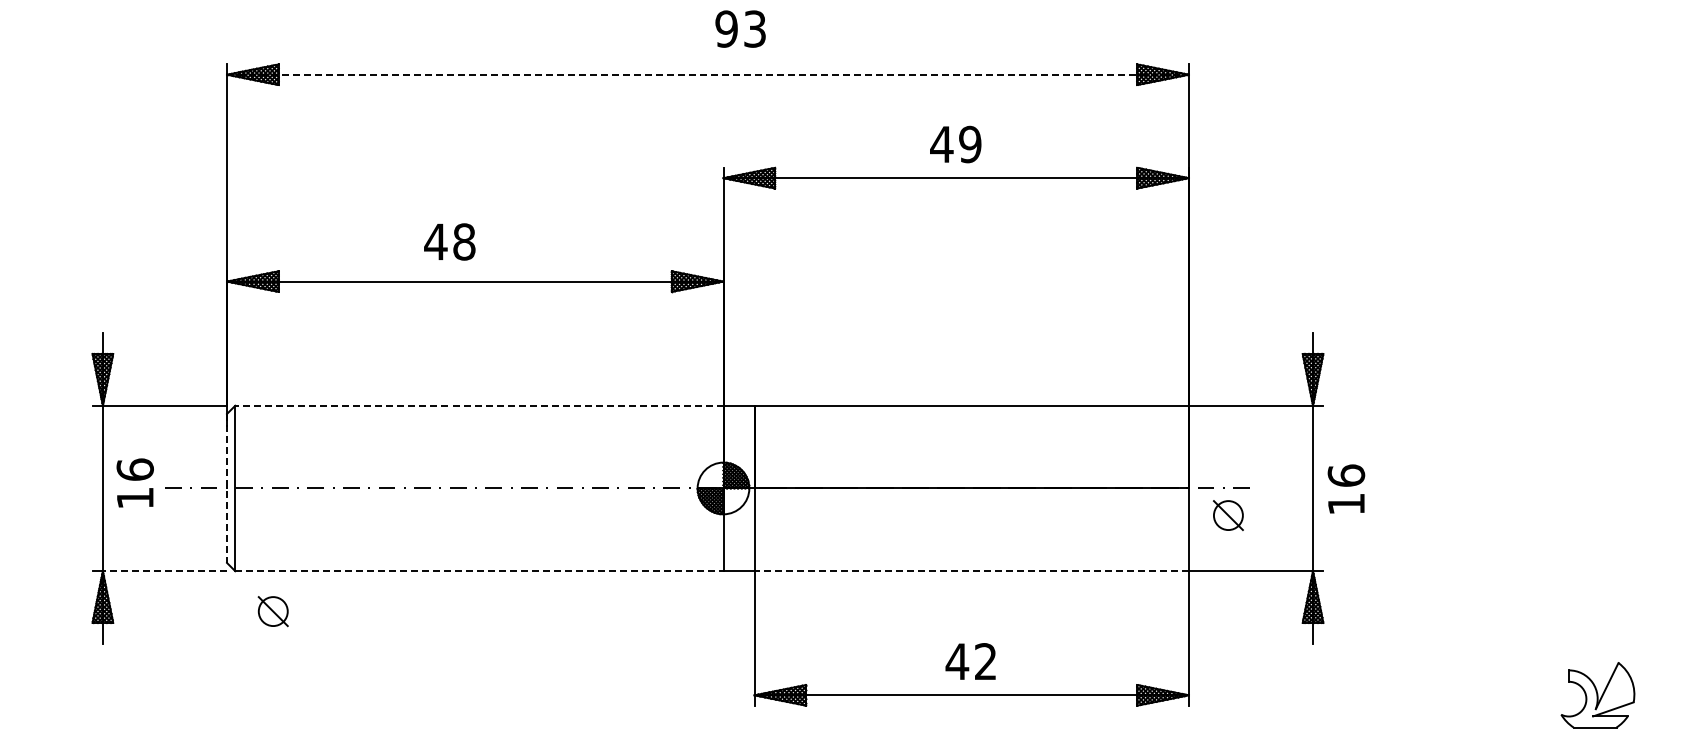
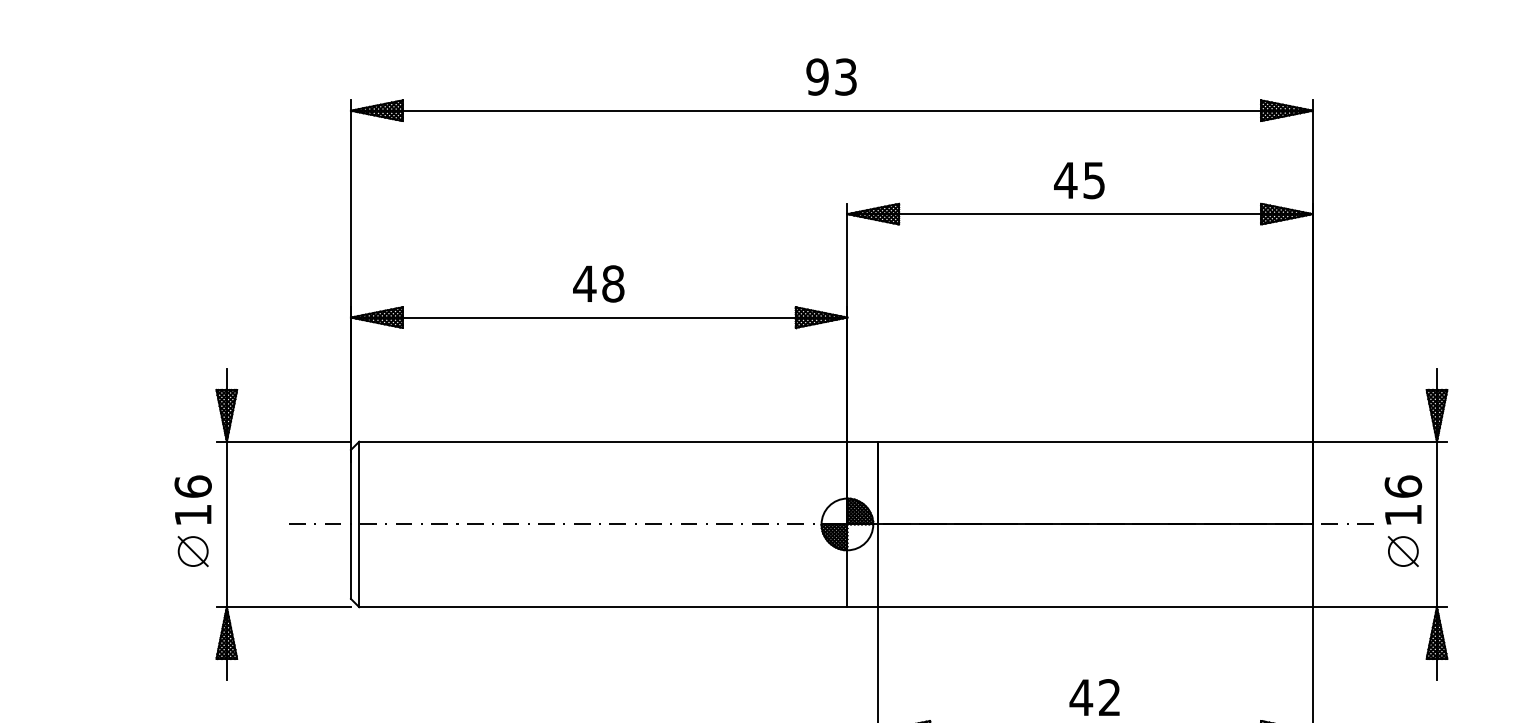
text: (740, 28) -> (831, 76), moved
line: (707, 74) -> (831, 110), dashed -> solid
text: (970, 144) -> (1094, 180), 49 -> 45
text: (449, 241) -> (598, 283), moved
line: (478, 405) -> (602, 441), dashed -> solid
text: (134, 482) -> (192, 499), moved
line: (227, 488) -> (351, 524), dashed -> solid
text: (1346, 488) -> (1403, 499), moved
part: (1228, 515) -> (1403, 551), moved
line: (164, 571) -> (288, 607), dashed -> solid
line: (479, 571) -> (603, 607), dashed -> solid
line: (971, 571) -> (1095, 607), dashed -> solid
part: (272, 611) -> (192, 551), moved

